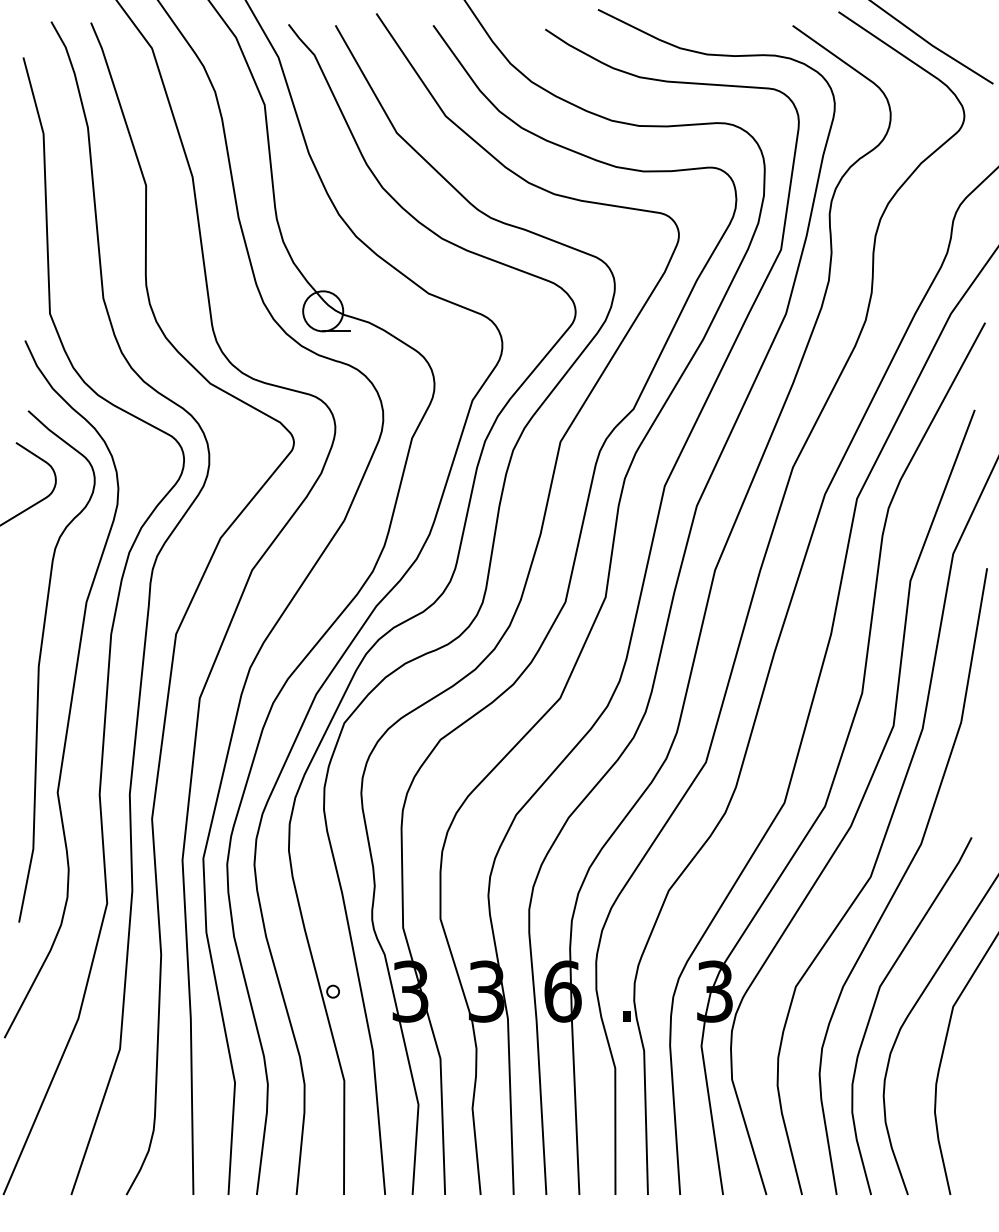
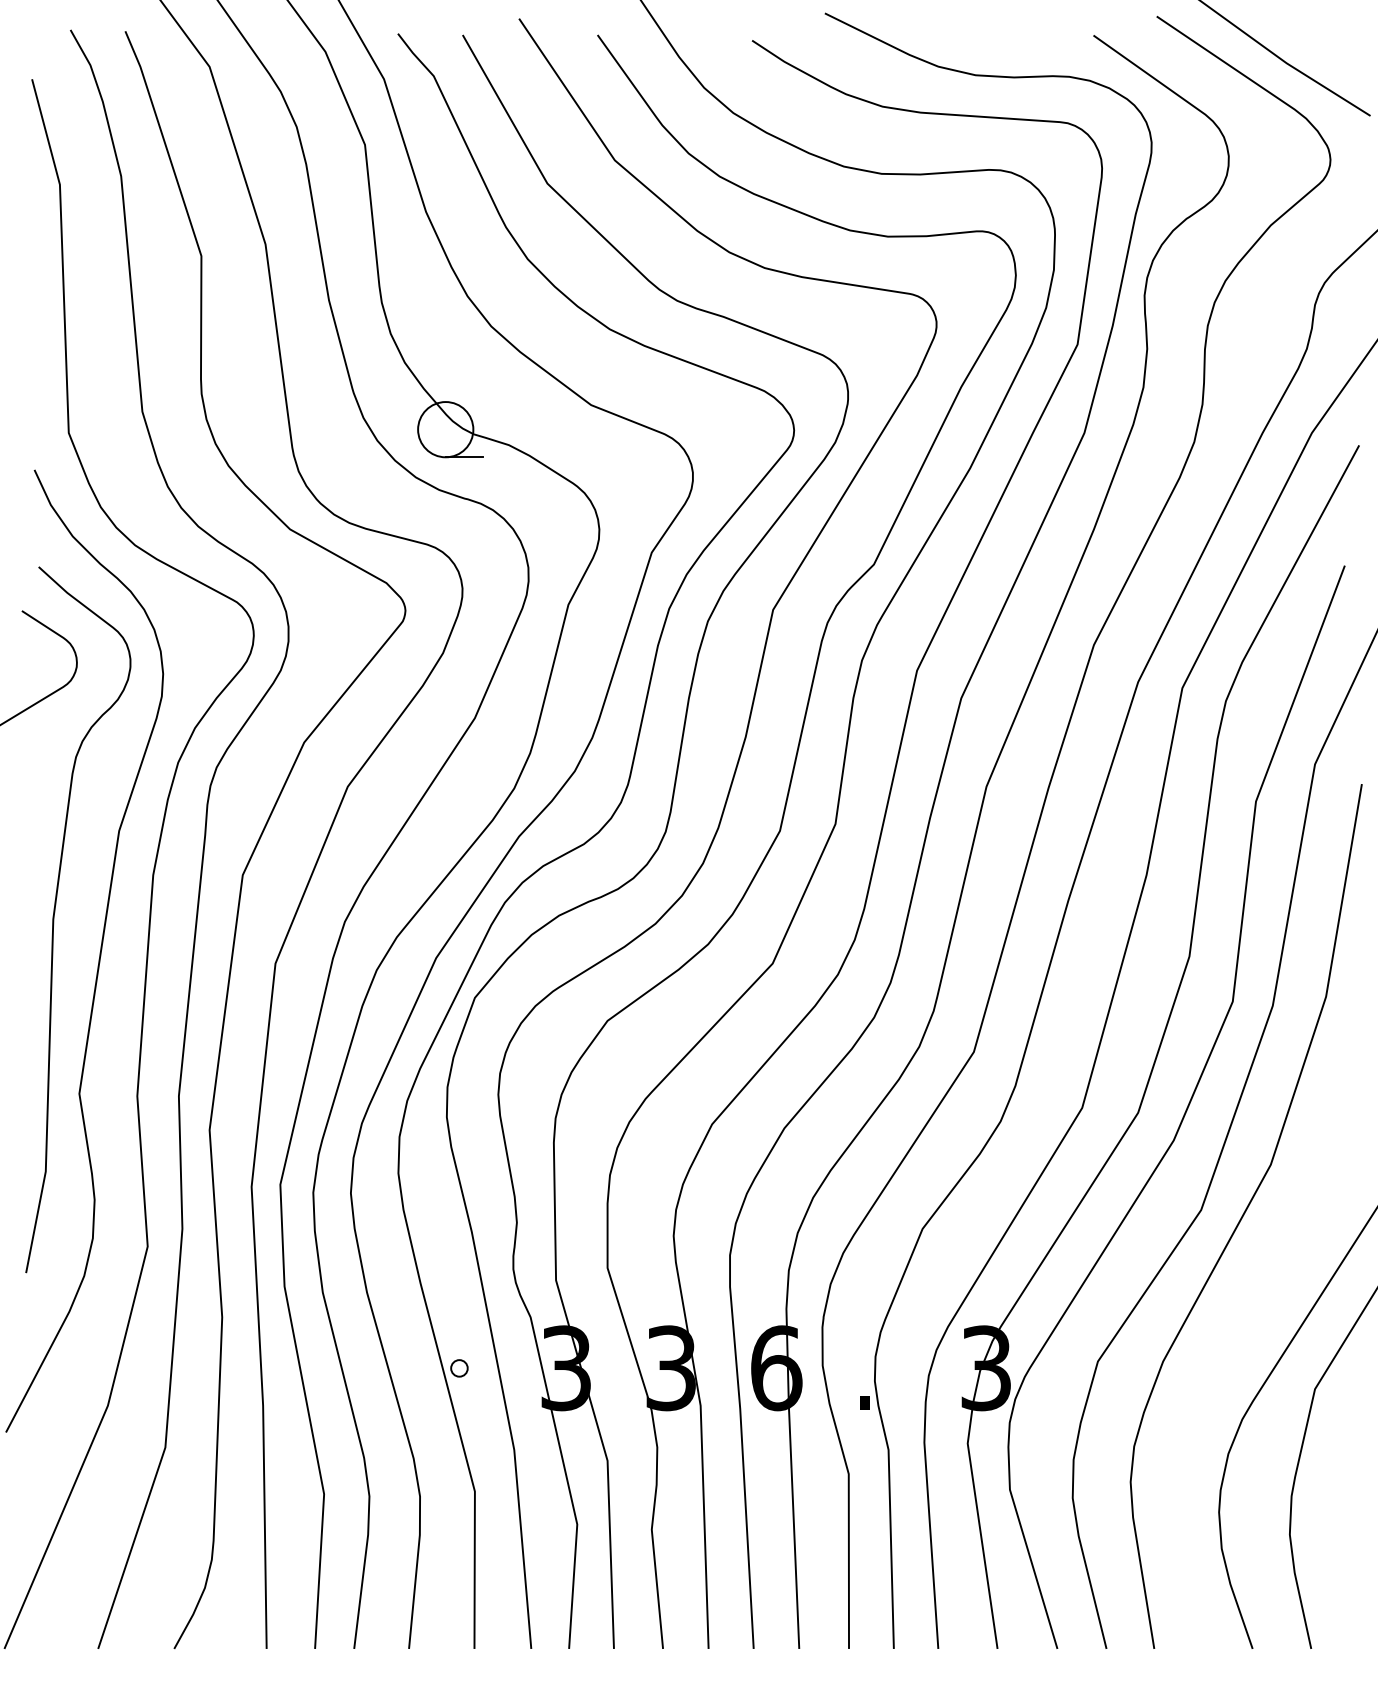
curve: (875, 1004) -> (1207, 1386), removed

